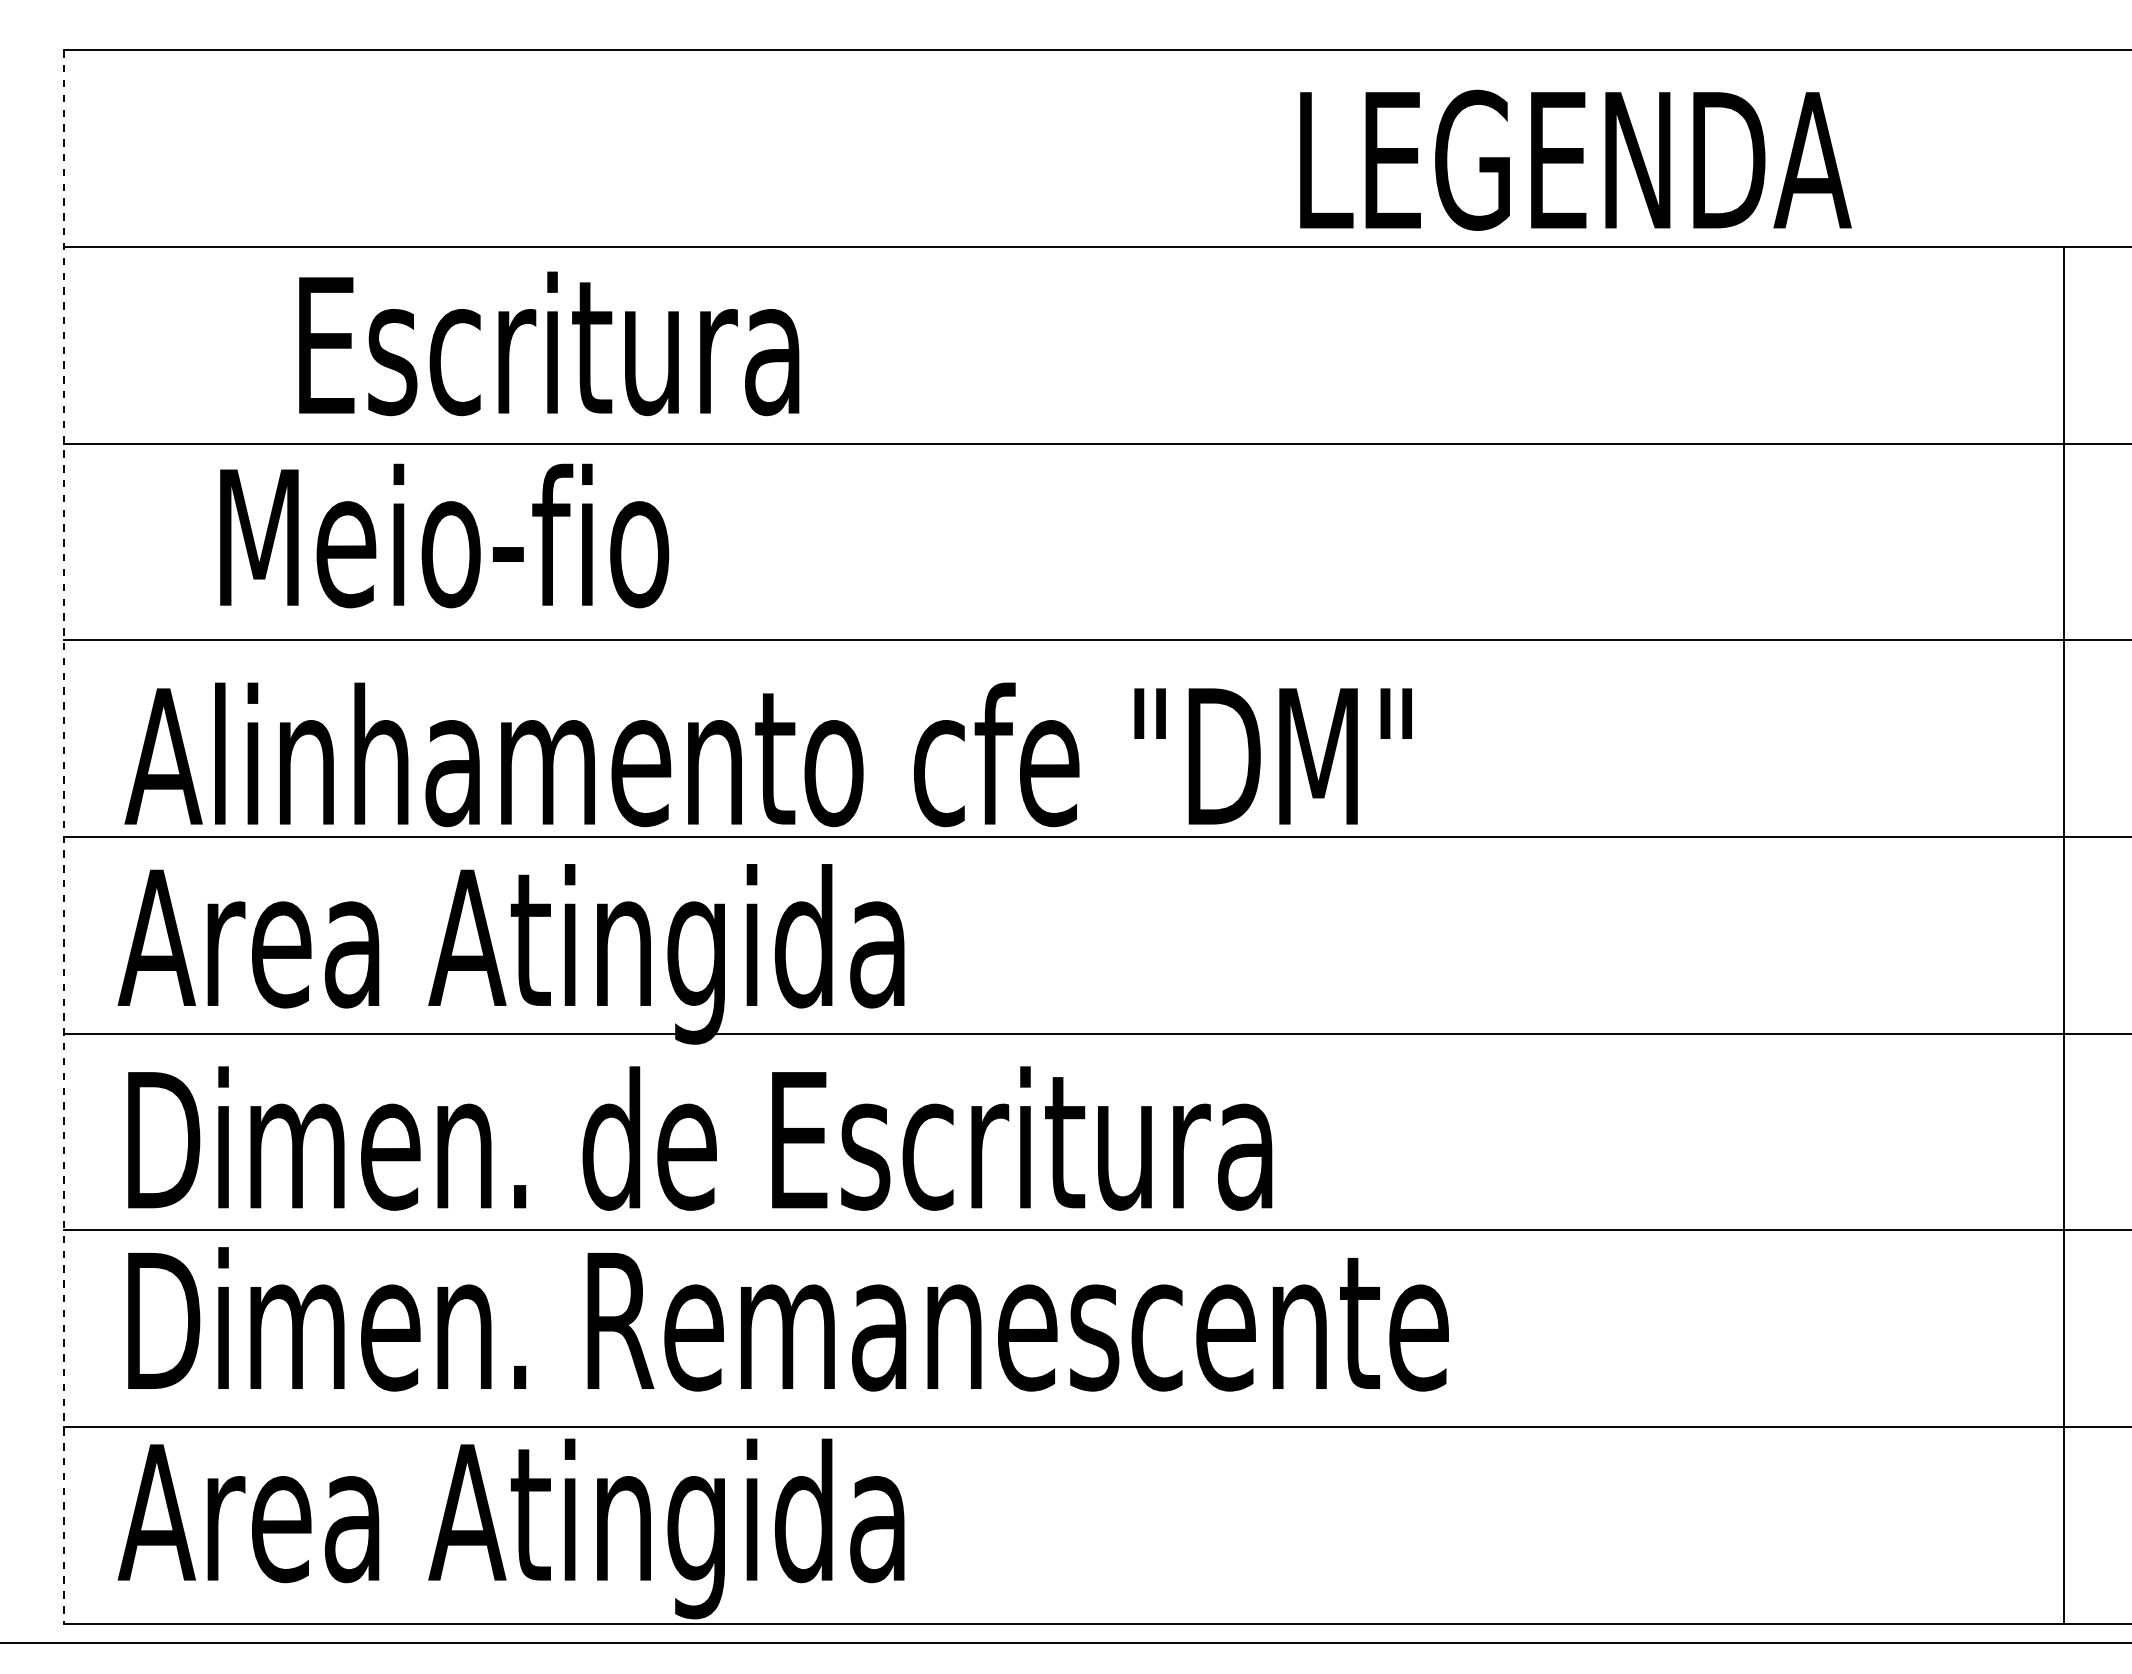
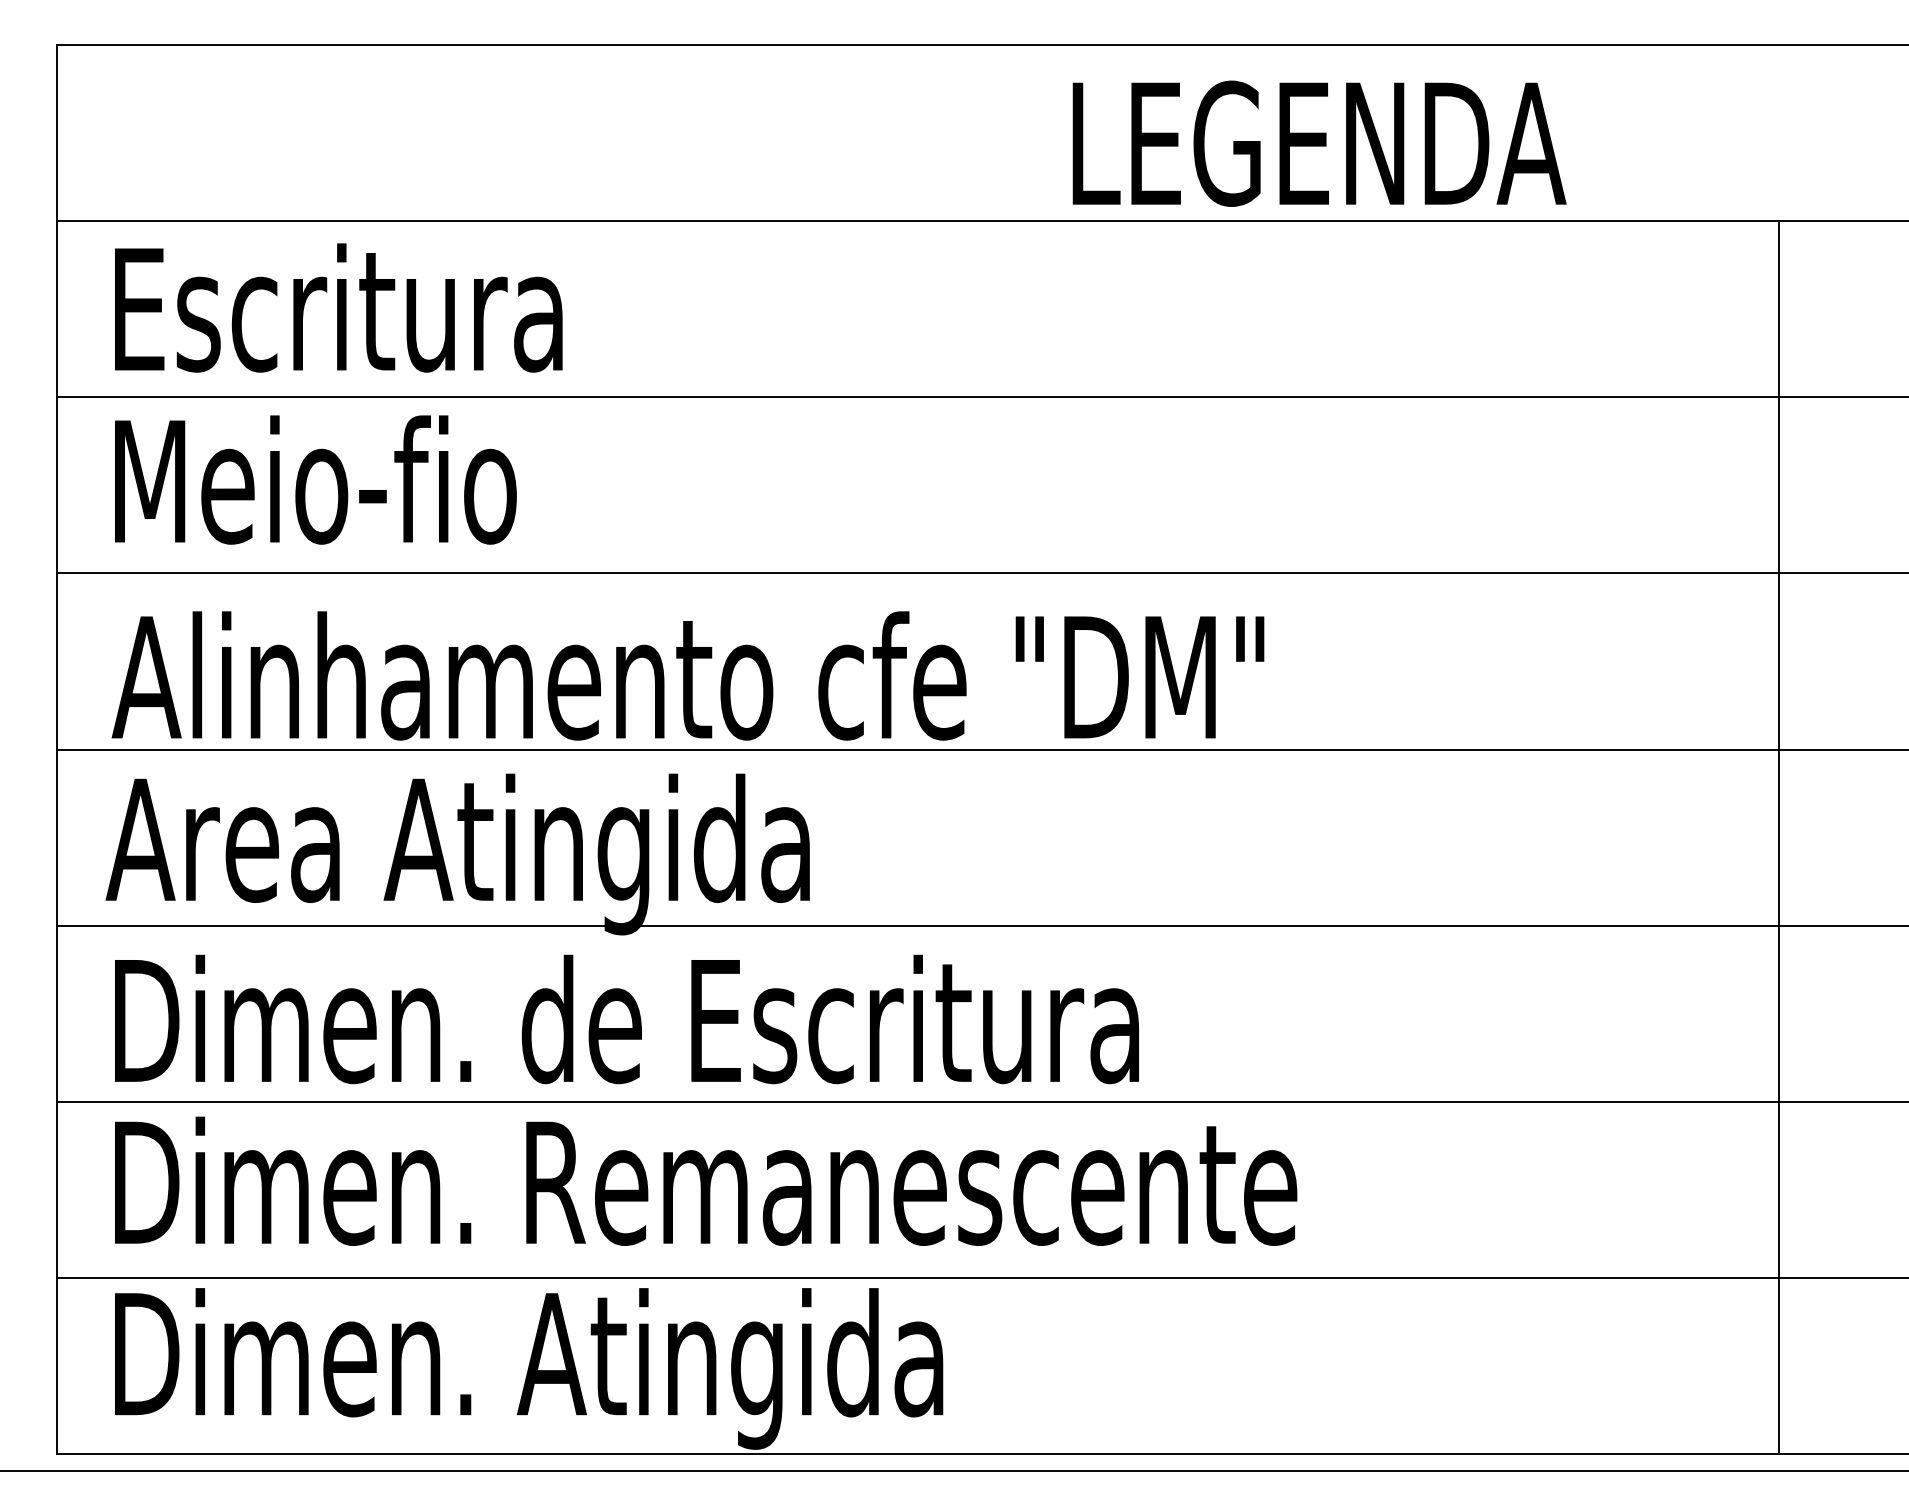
text: (1575, 159) -> (1319, 143), moved
text: (549, 343) -> (339, 307), moved
text: (444, 535) -> (315, 479), moved
line: (63, 836) -> (57, 749), dashed -> solid
line: (2064, 934) -> (1779, 836), moved
text: (585, 1528) -> (524, 1368), Area Atingida -> Dimen. Atingida

